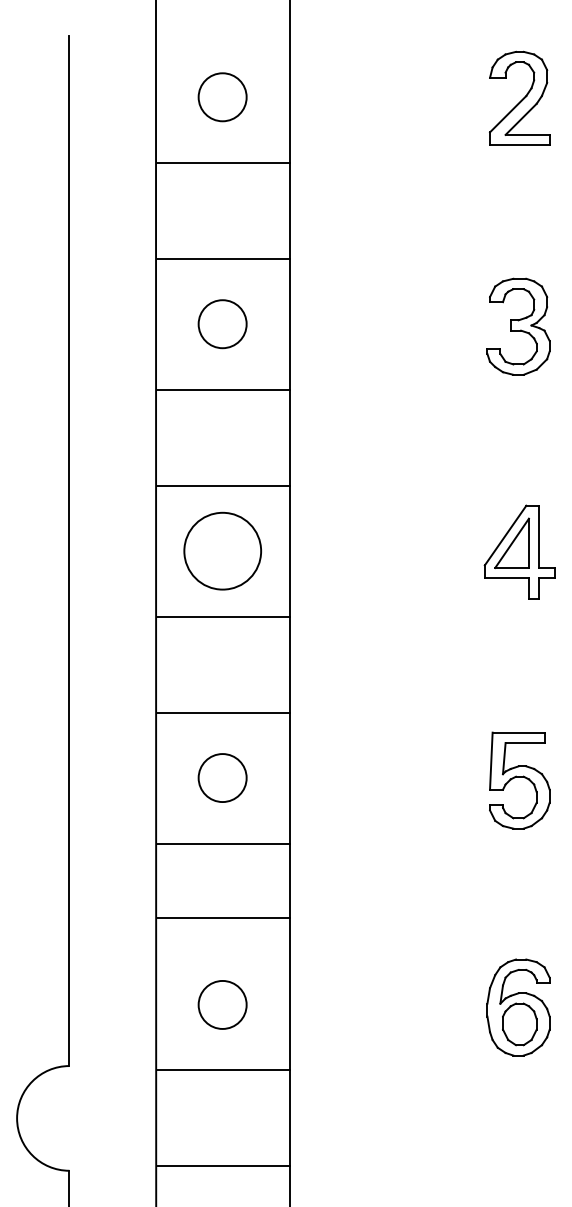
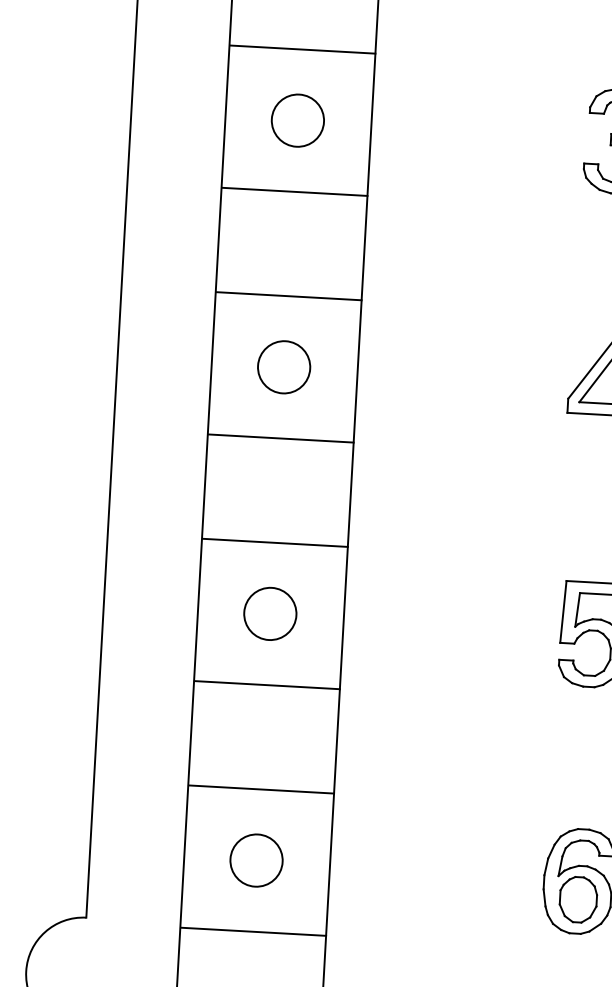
circle: (222, 550) -> (284, 366), size x0.62
line: (223, 917) -> (261, 789), moved

